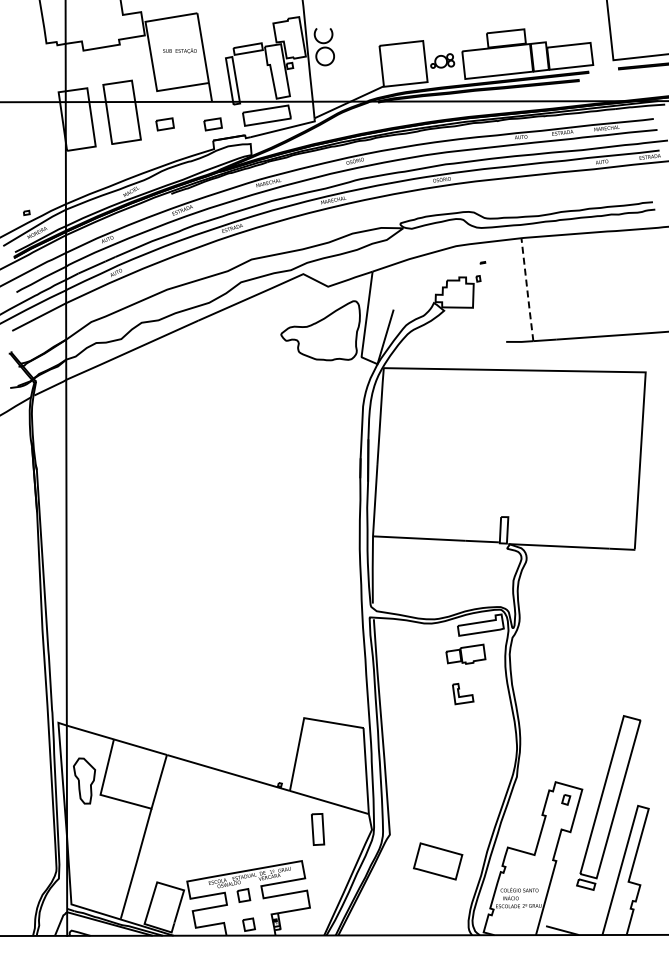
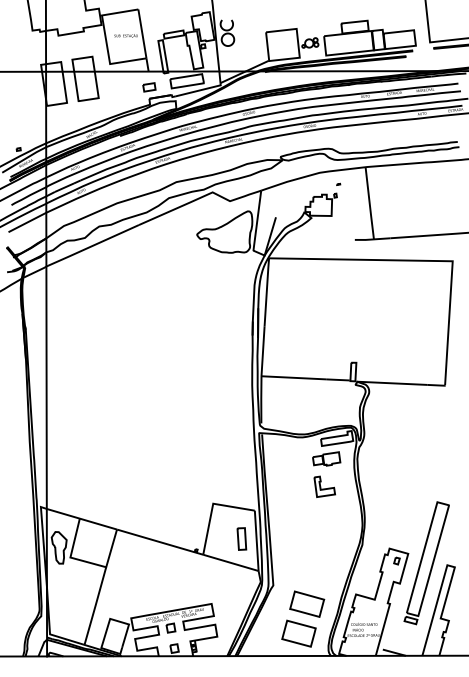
part: (164, 124) -> (115, 87), removed
line: (527, 289) -> (369, 203), dashed -> solid
part: (462, 693) -> (324, 486), size x1.43
part: (318, 829) -> (242, 539), moved
part: (426, 903) -> (299, 633), added

